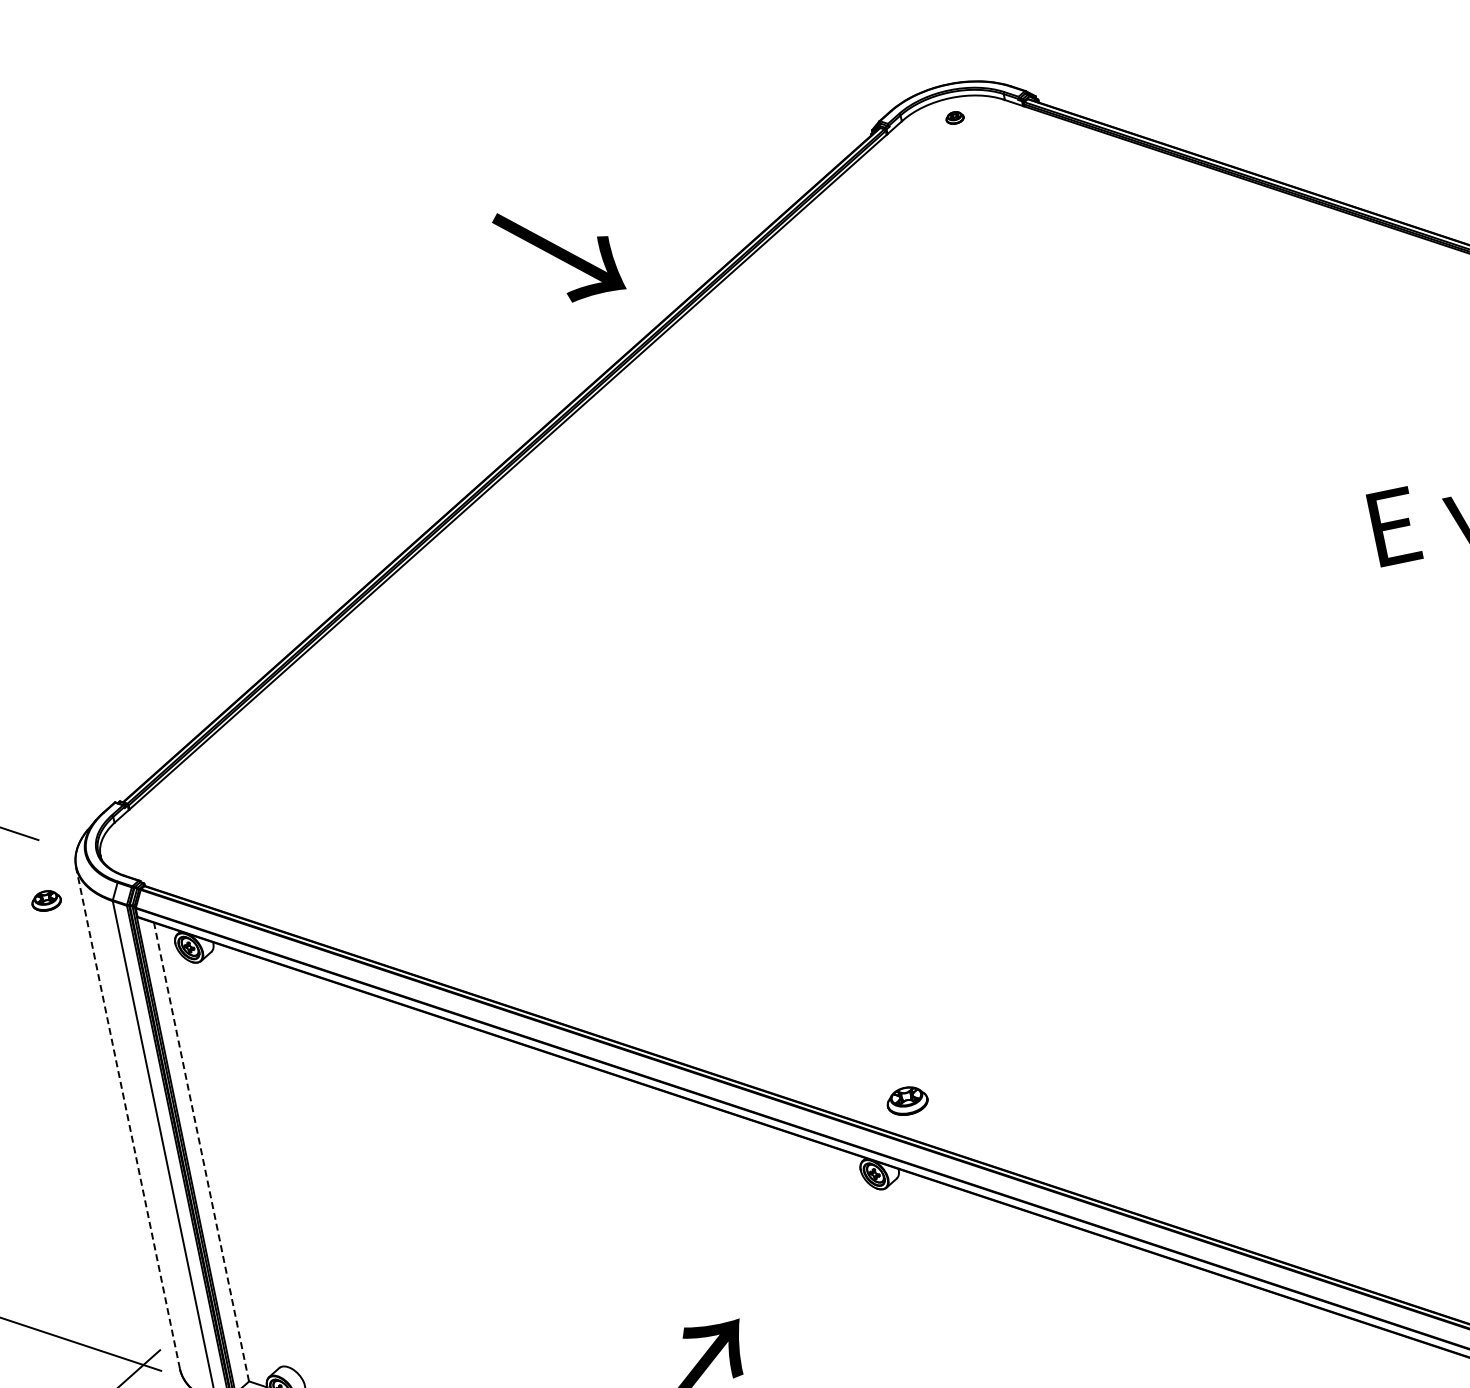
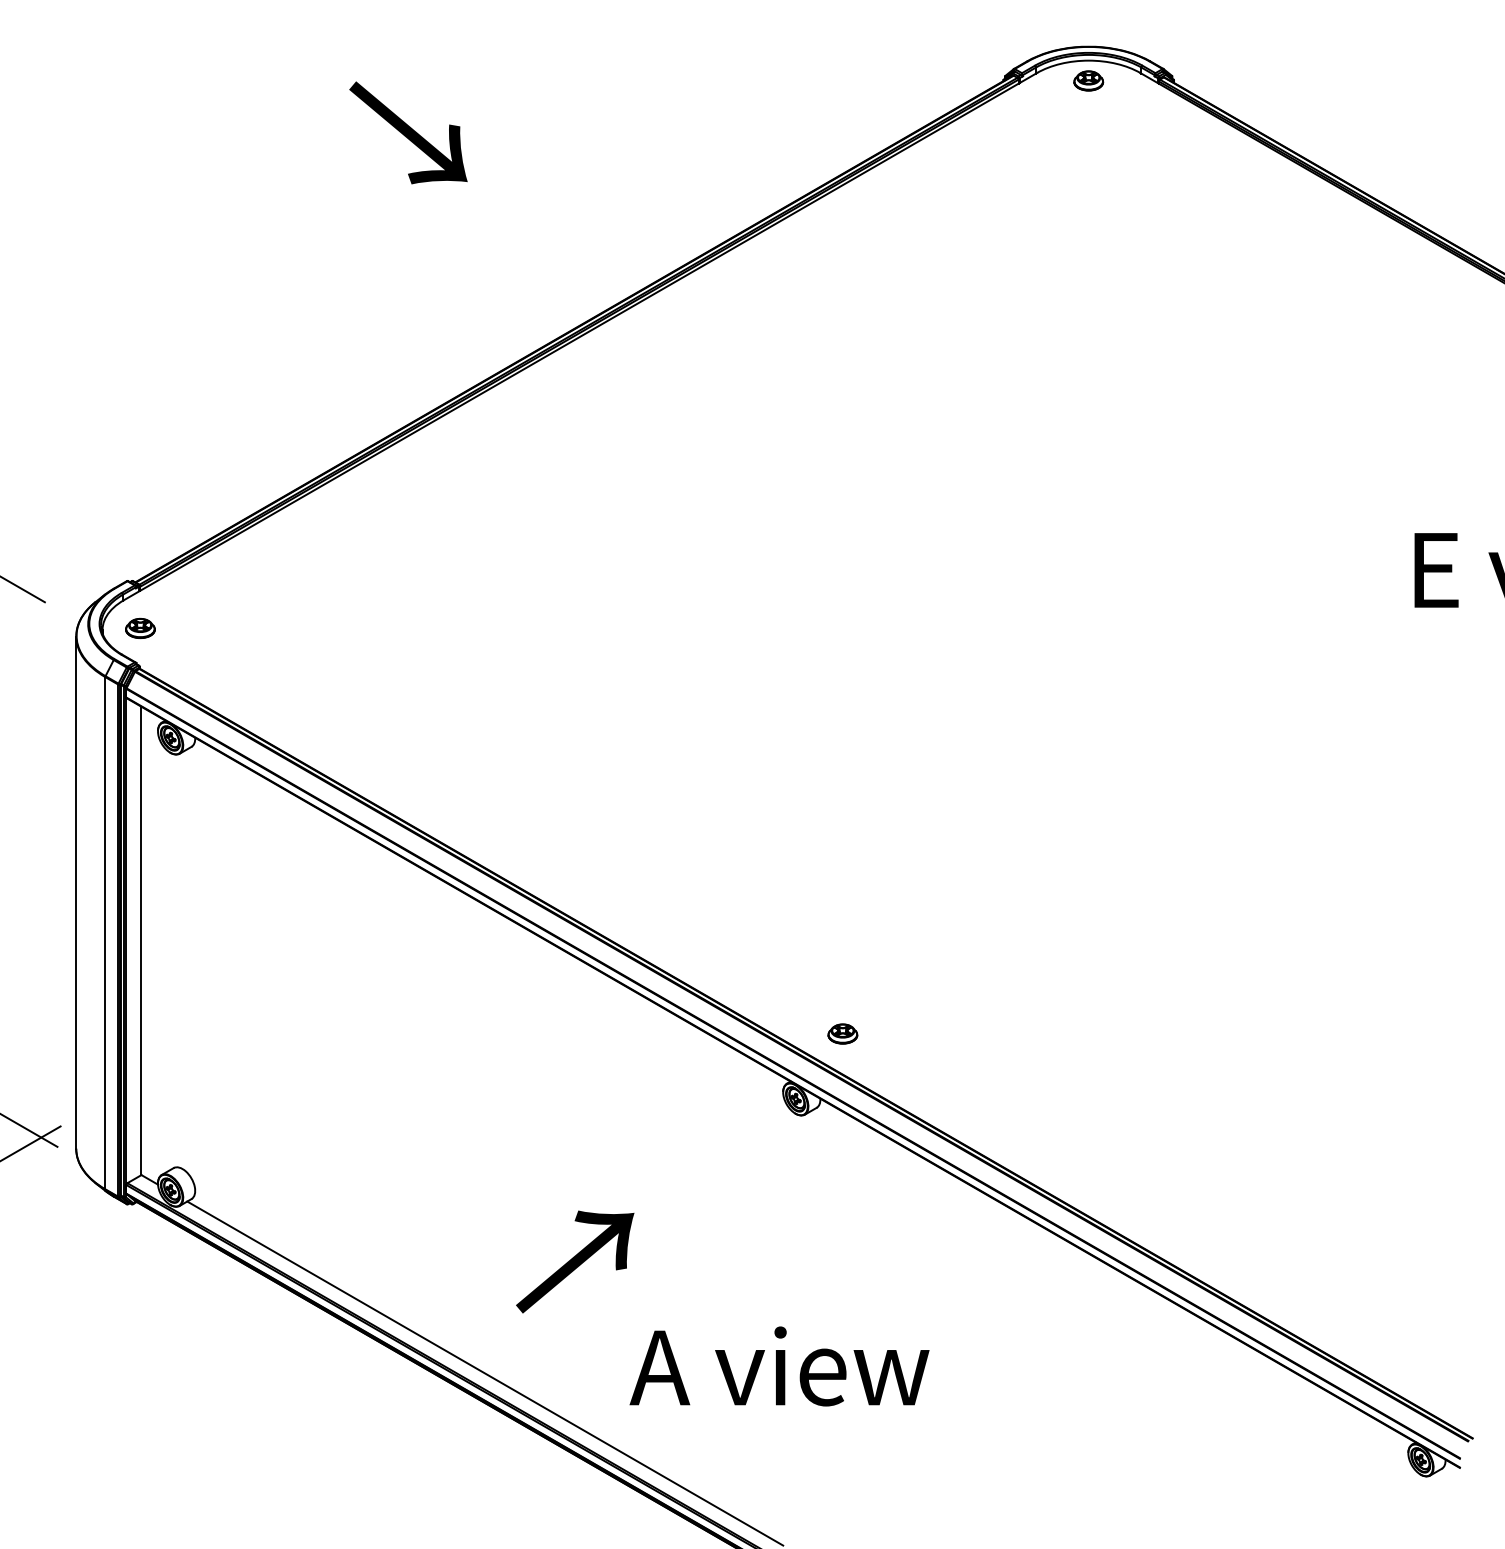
part: (954, 117) -> (1088, 80), size x1.67
text: (558, 252) -> (408, 132), moved
part: (46, 899) -> (140, 627), moved
part: (906, 1100) -> (842, 1033), size x0.71
line: (128, 1117) -> (76, 892), dashed -> solid
line: (201, 1151) -> (141, 940), dashed -> solid

